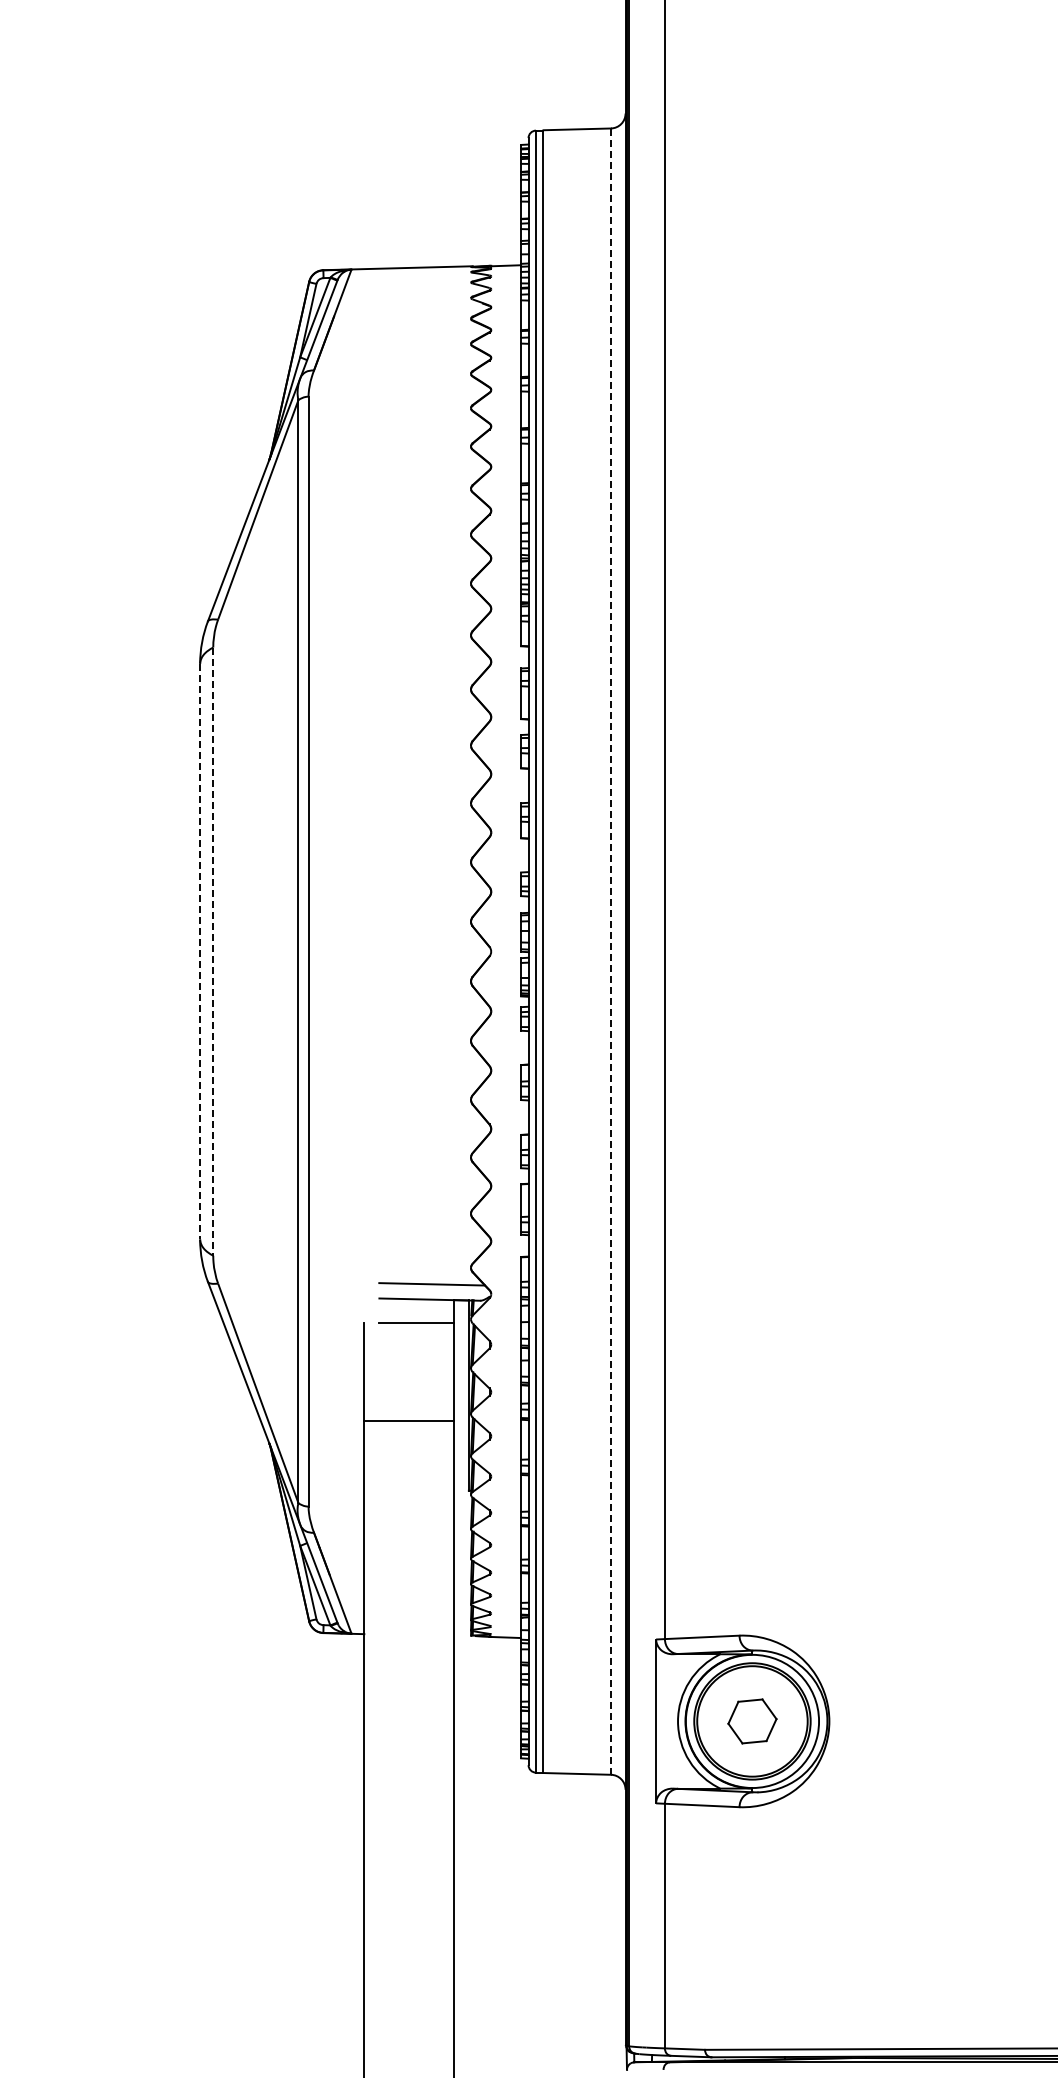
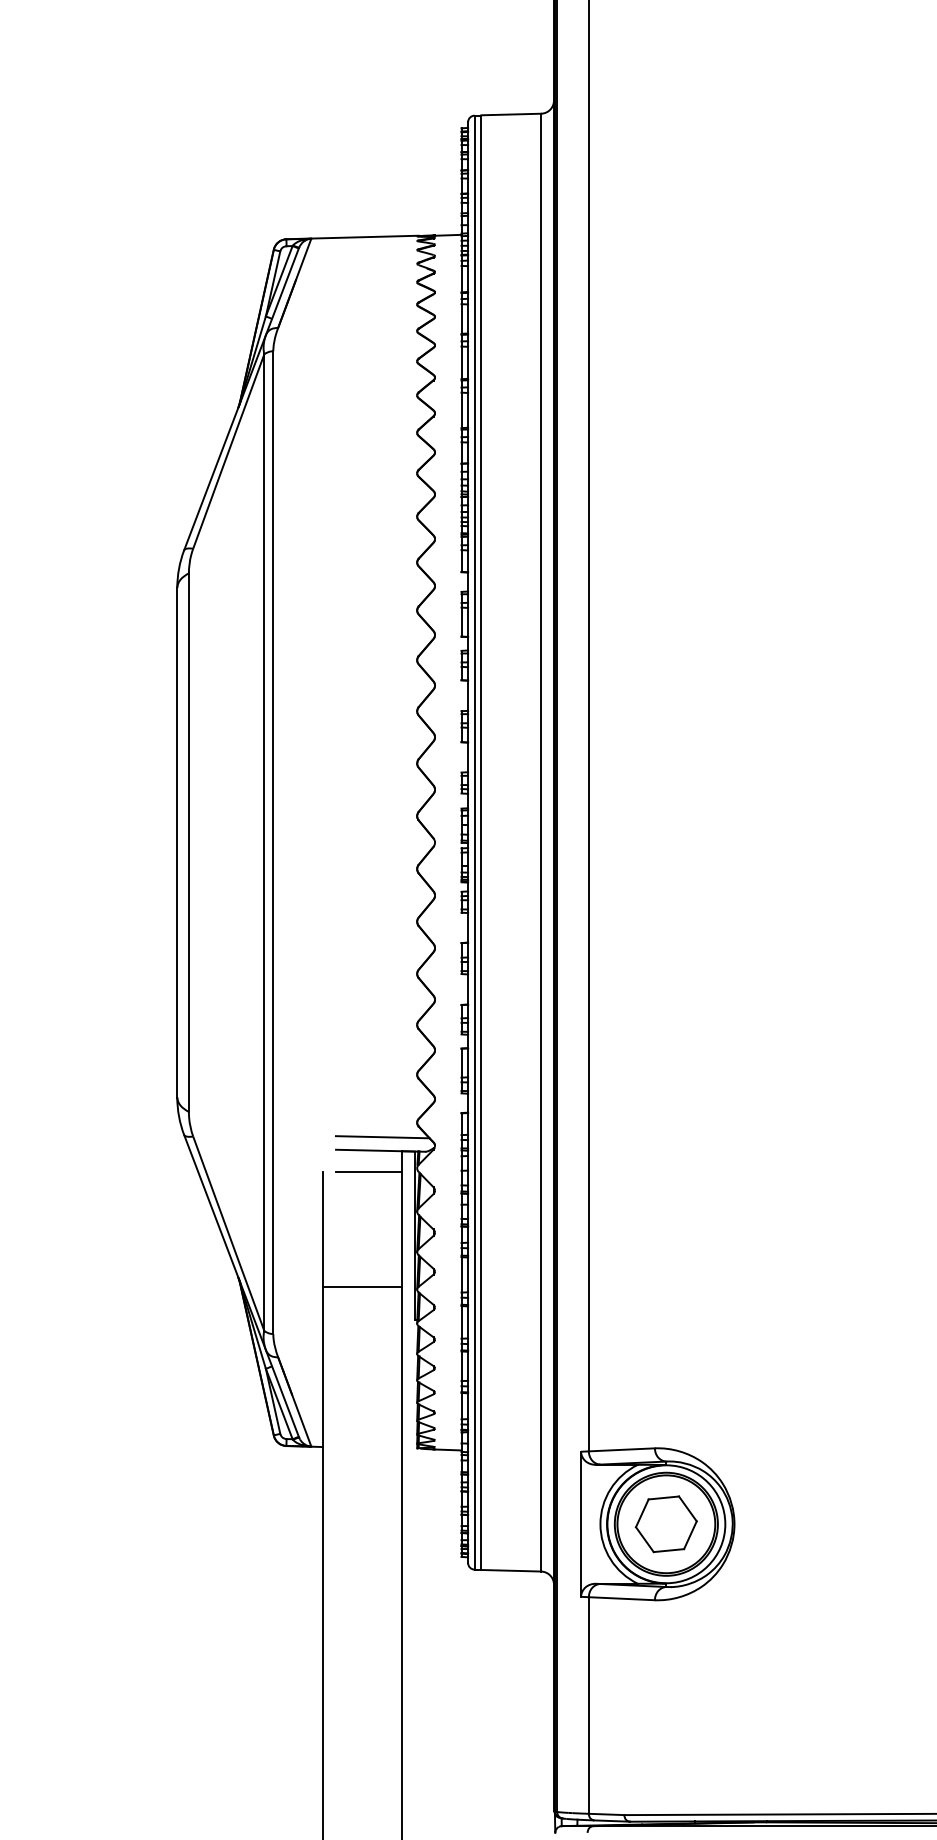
line: (200, 951) -> (177, 842), dashed -> solid
line: (611, 951) -> (541, 842), dashed -> solid
line: (213, 952) -> (189, 843), dashed -> solid
line: (408, 1420) -> (361, 1287), moved
part: (752, 1721) -> (666, 1524), size x1.43

